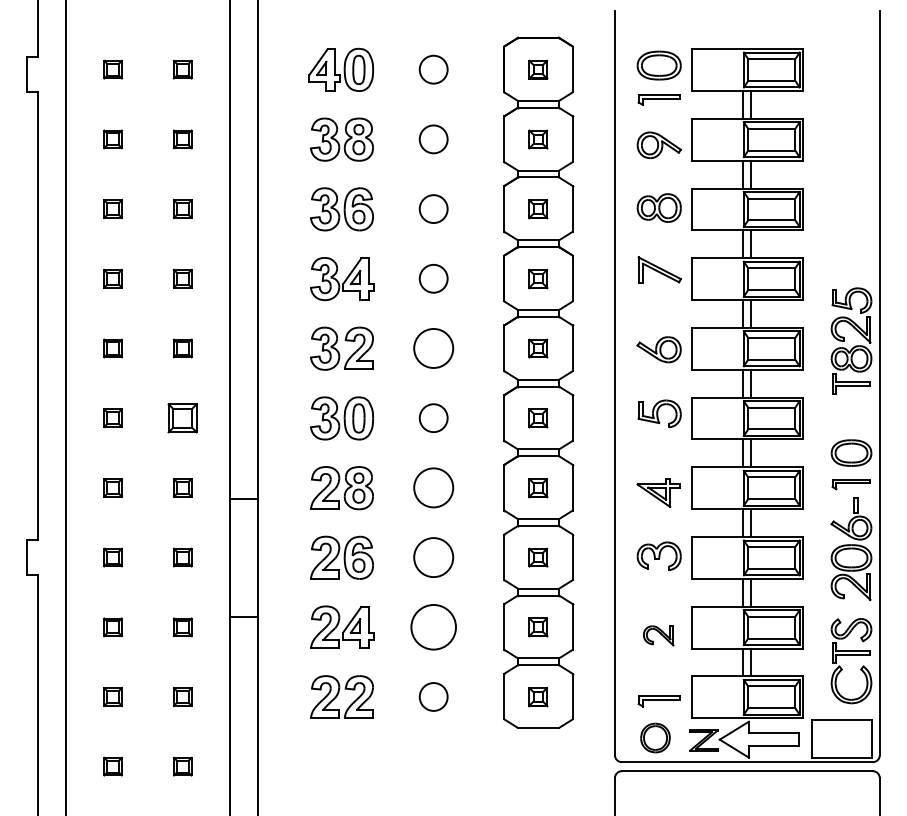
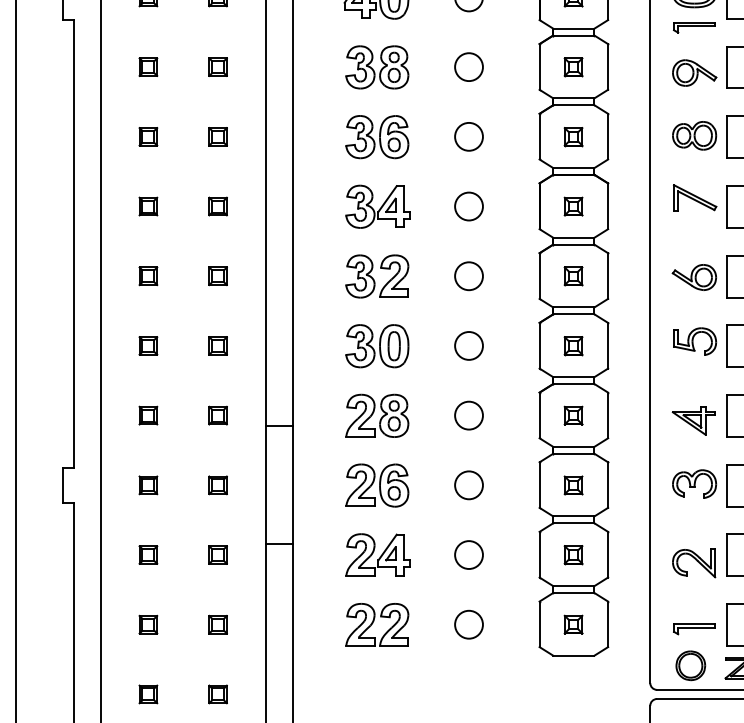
circle: (433, 348) -> (468, 276), size x0.71
part: (182, 417) -> (217, 345), size x0.62
circle: (433, 487) -> (468, 415), size x0.71
circle: (433, 557) -> (468, 485), size x0.71
circle: (433, 627) -> (468, 555), size x0.62
part: (658, 635) -> (693, 563), size x1.43

